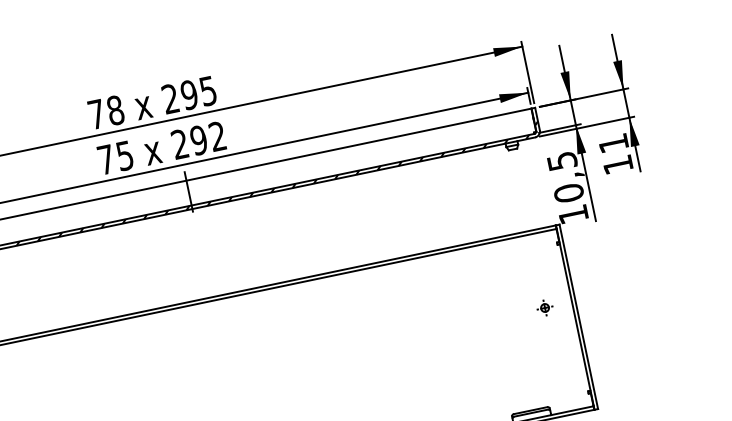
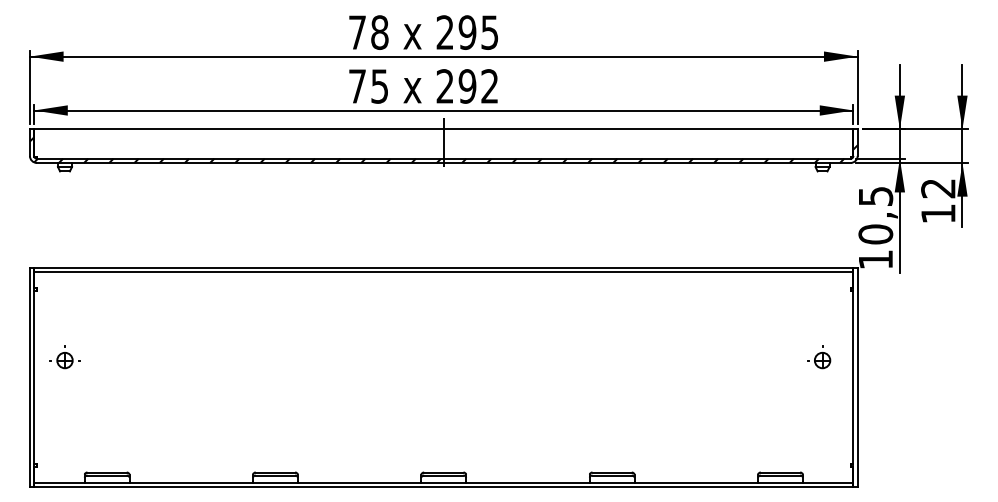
text: (613, 143) -> (938, 188), 11 -> 12
part: (543, 306) -> (819, 357), size x1.67

